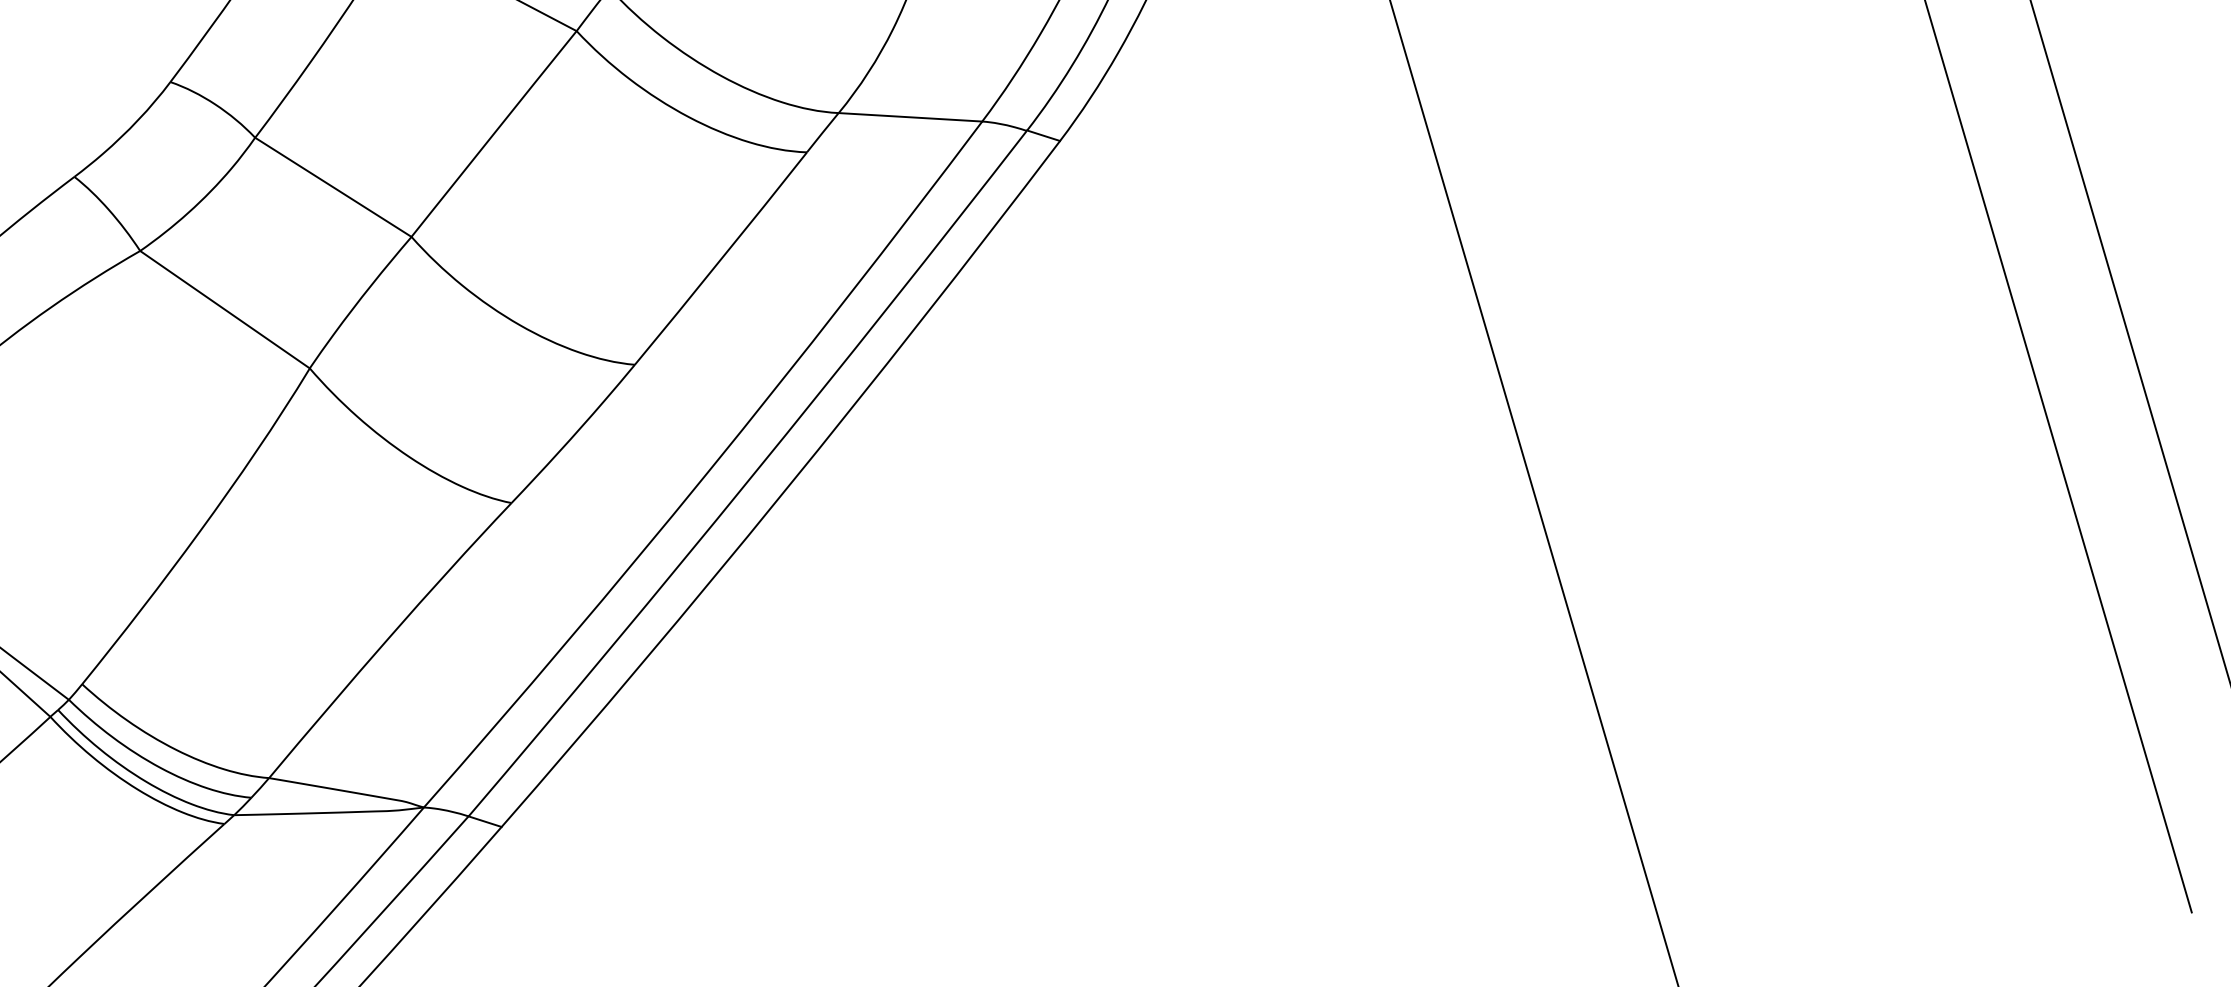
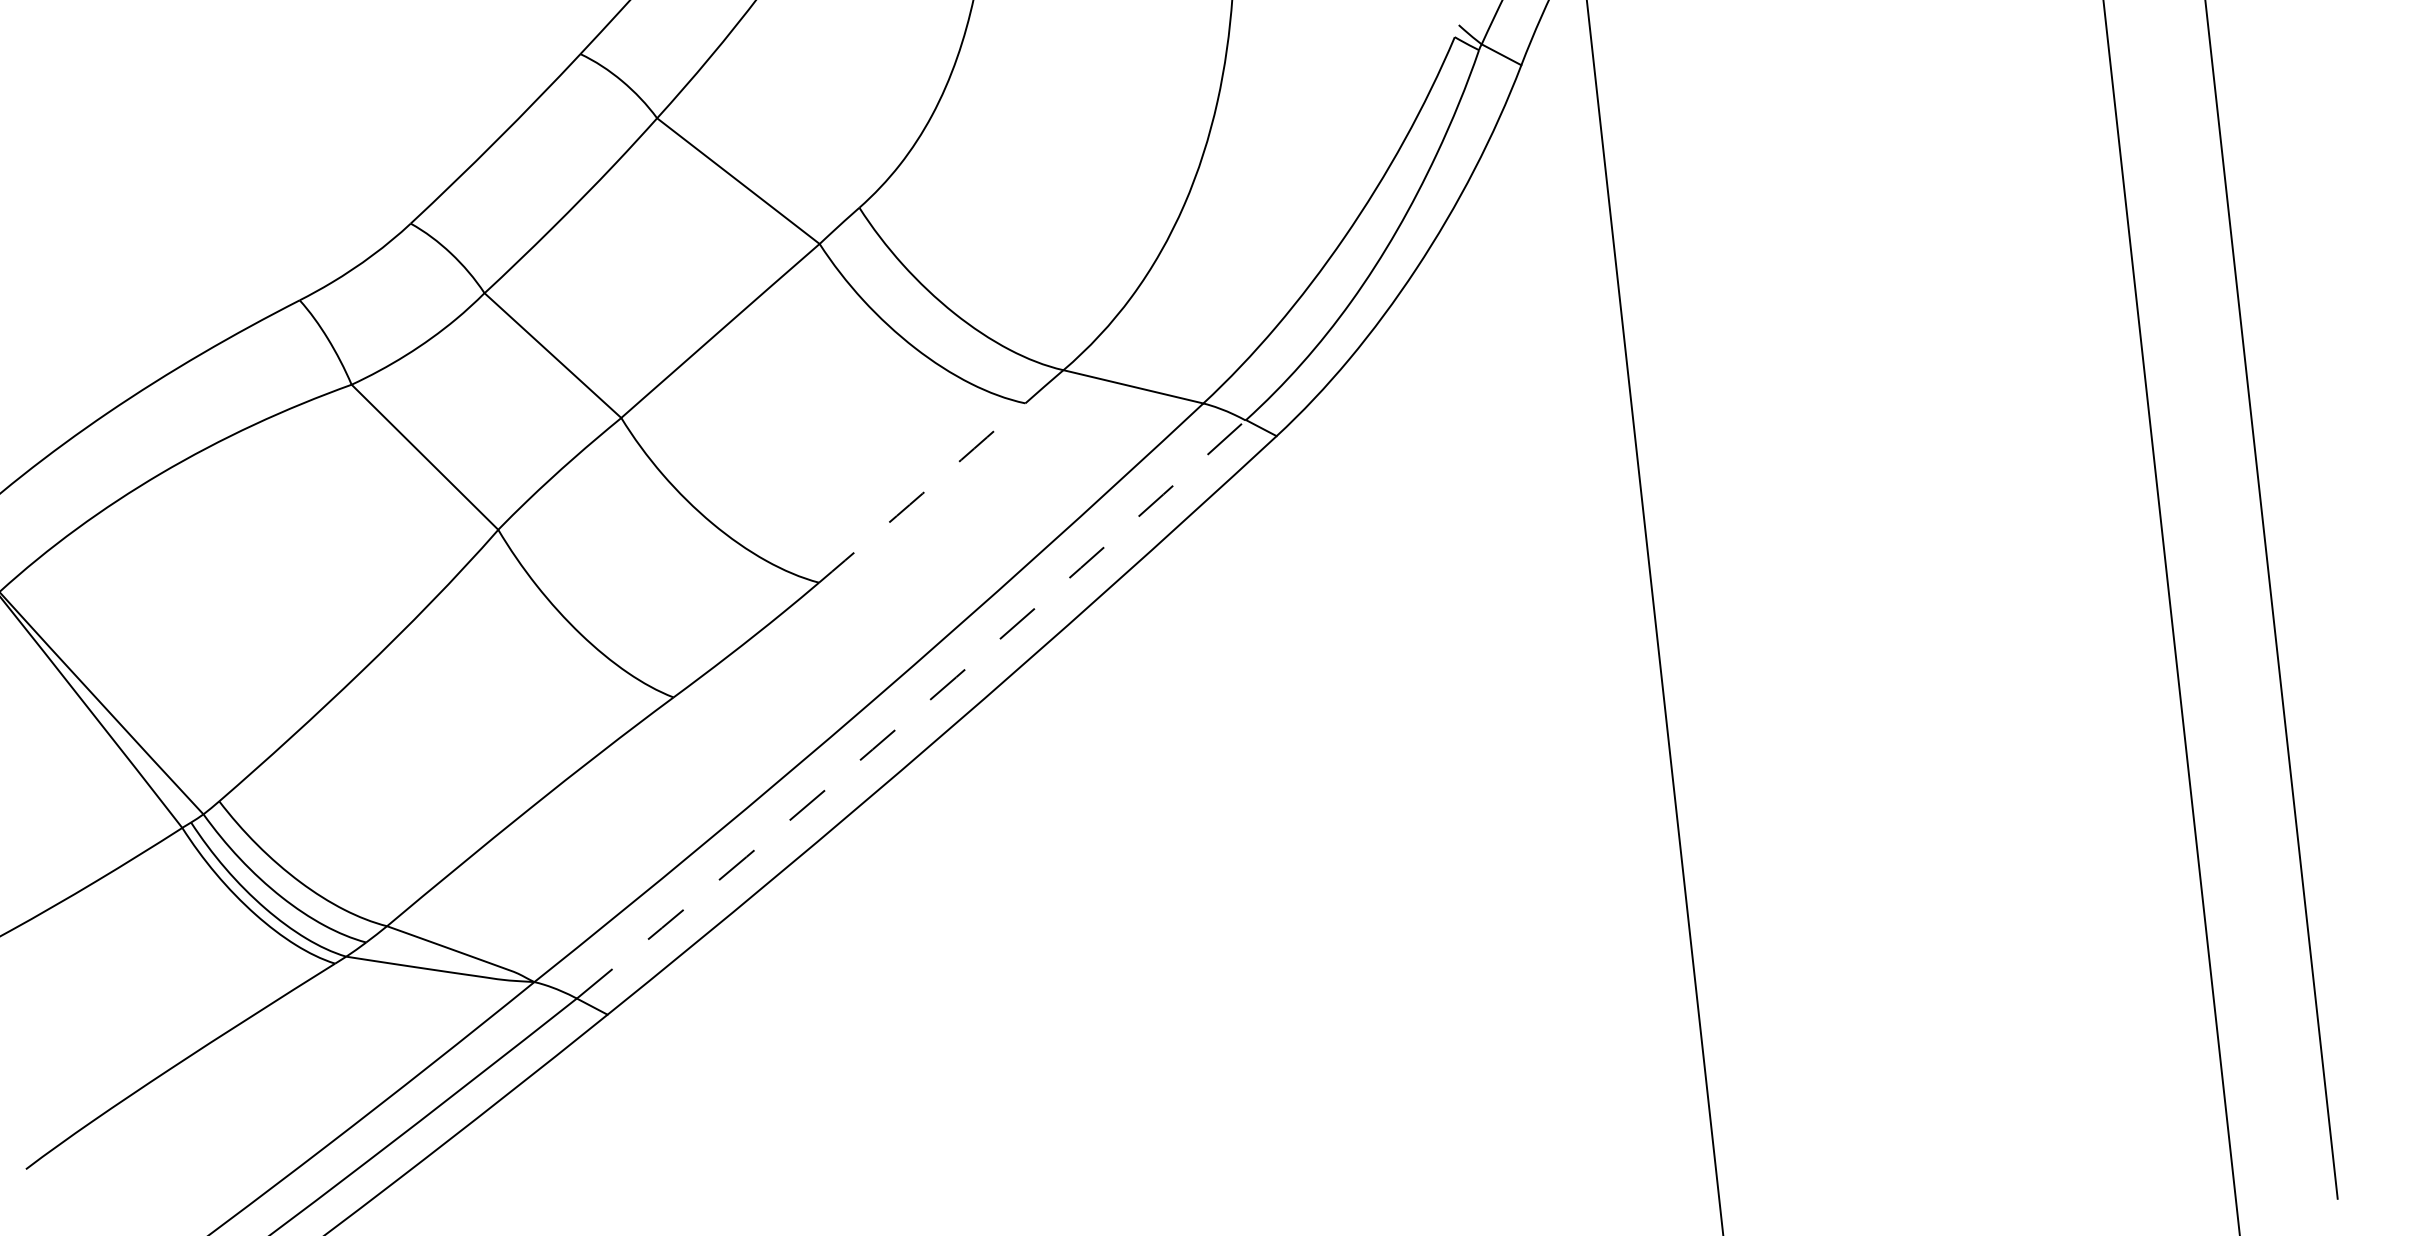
arc: (721, 258) -> (922, 493), solid -> dashed
arc: (751, 477) -> (914, 713), solid -> dashed

